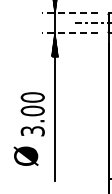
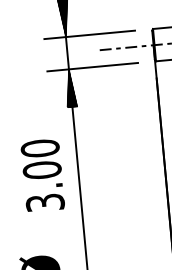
line: (69, 13) -> (89, 35), dashed -> solid
line: (69, 33) -> (92, 67), dashed -> solid
text: (32, 114) -> (42, 175), moved

